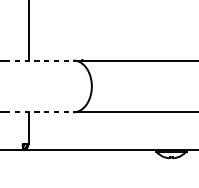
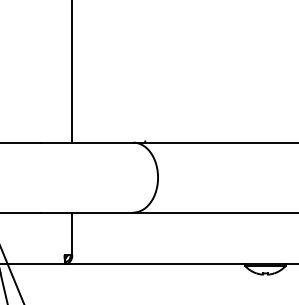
line: (39, 60) -> (87, 142), dashed -> solid
line: (39, 112) -> (87, 212), dashed -> solid

